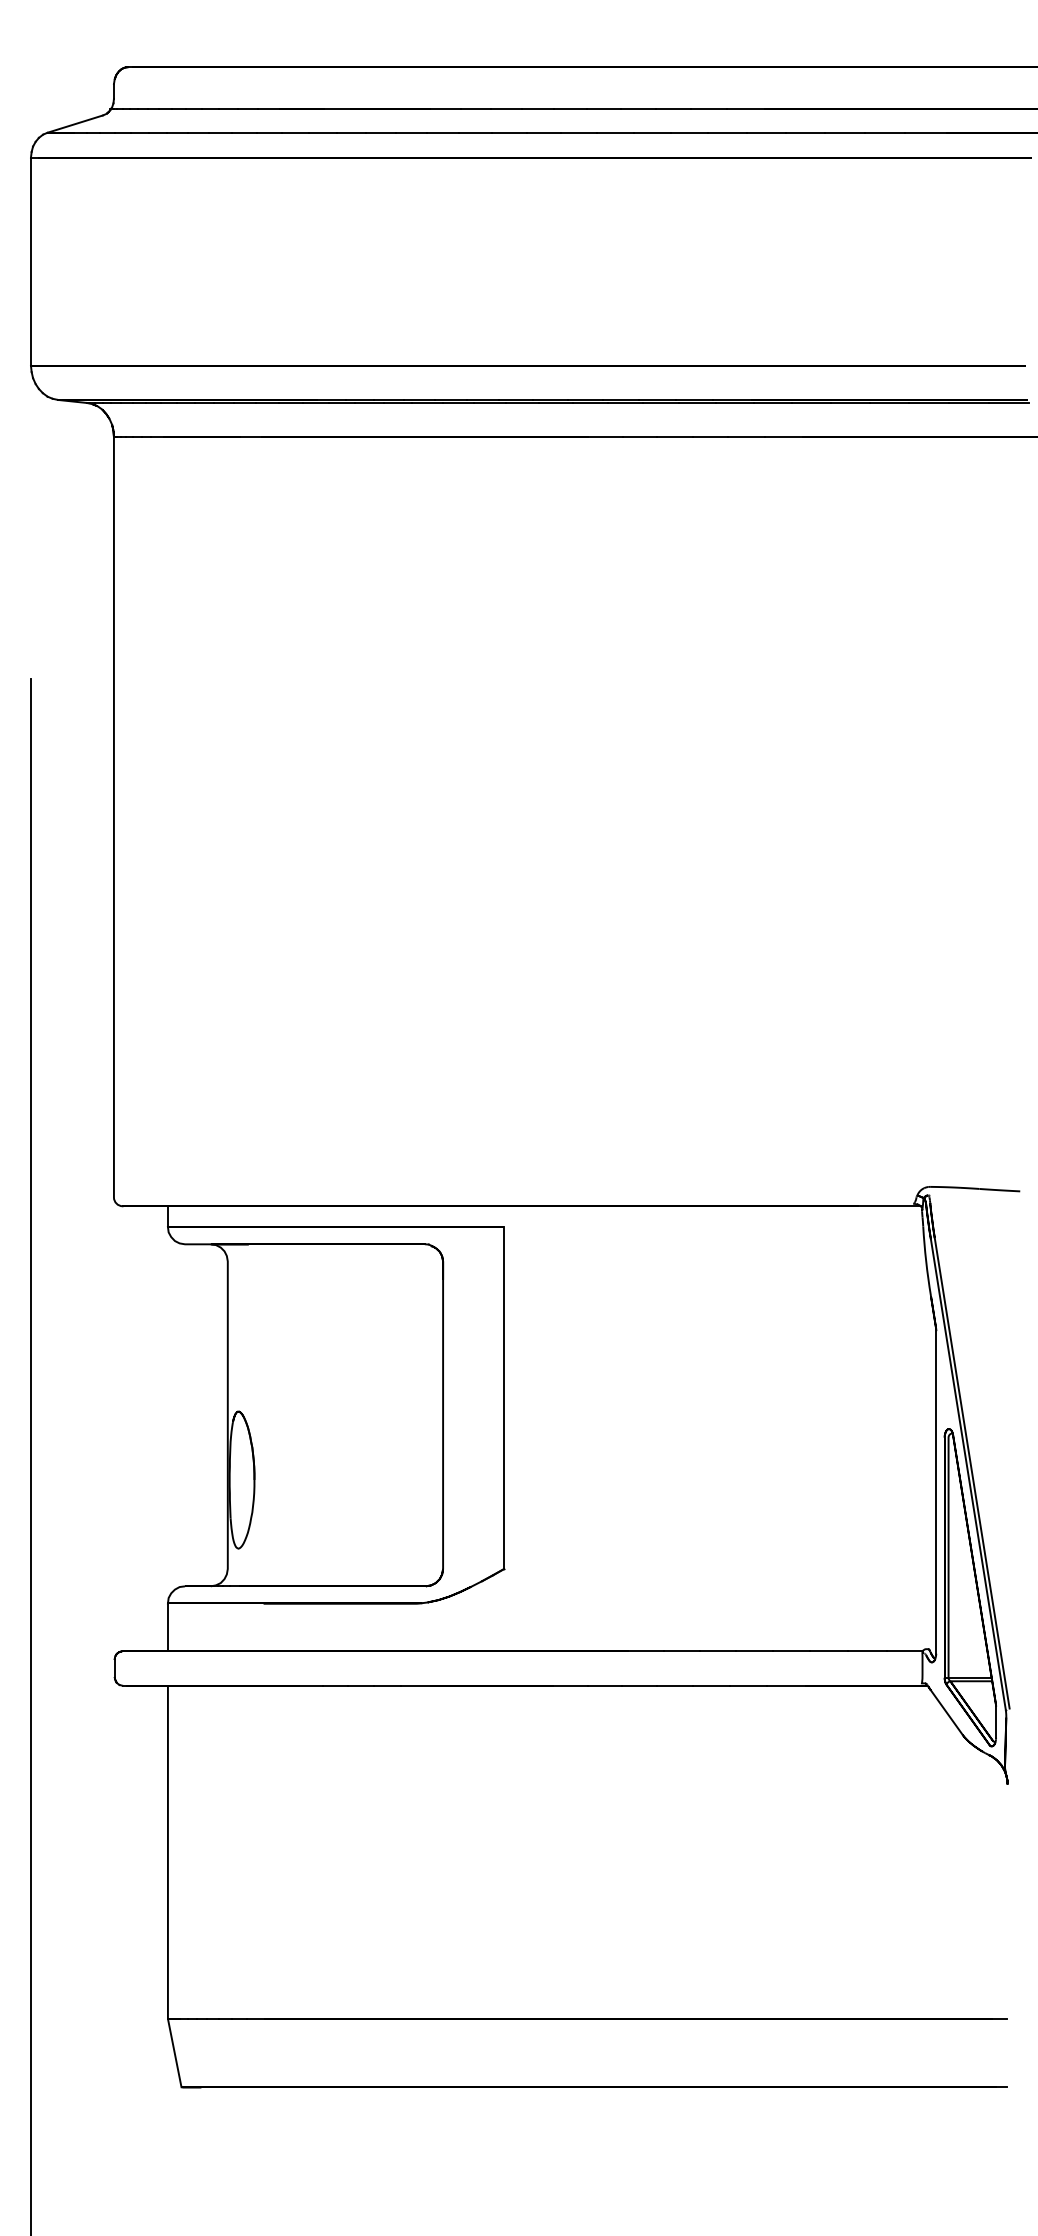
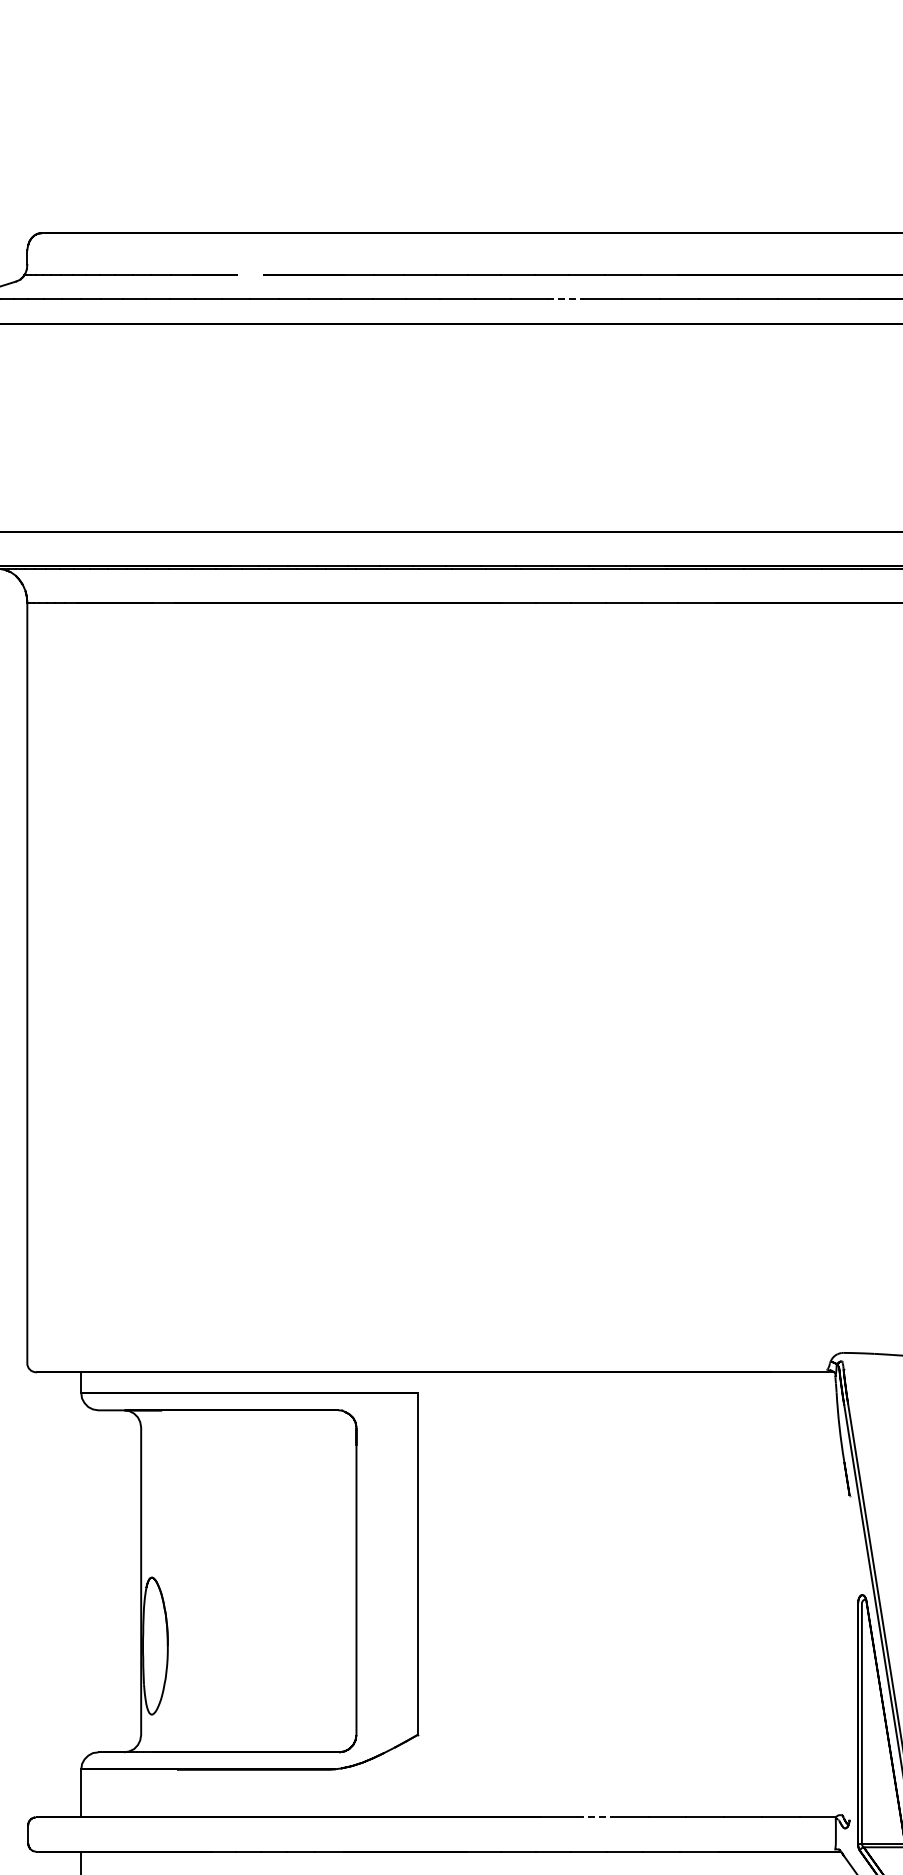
line: (336, 109) -> (249, 275), removed
line: (652, 132) -> (565, 298), solid -> dashed
line: (936, 1491) -> (849, 1657), removed
line: (681, 1651) -> (594, 1817), solid -> dashed

